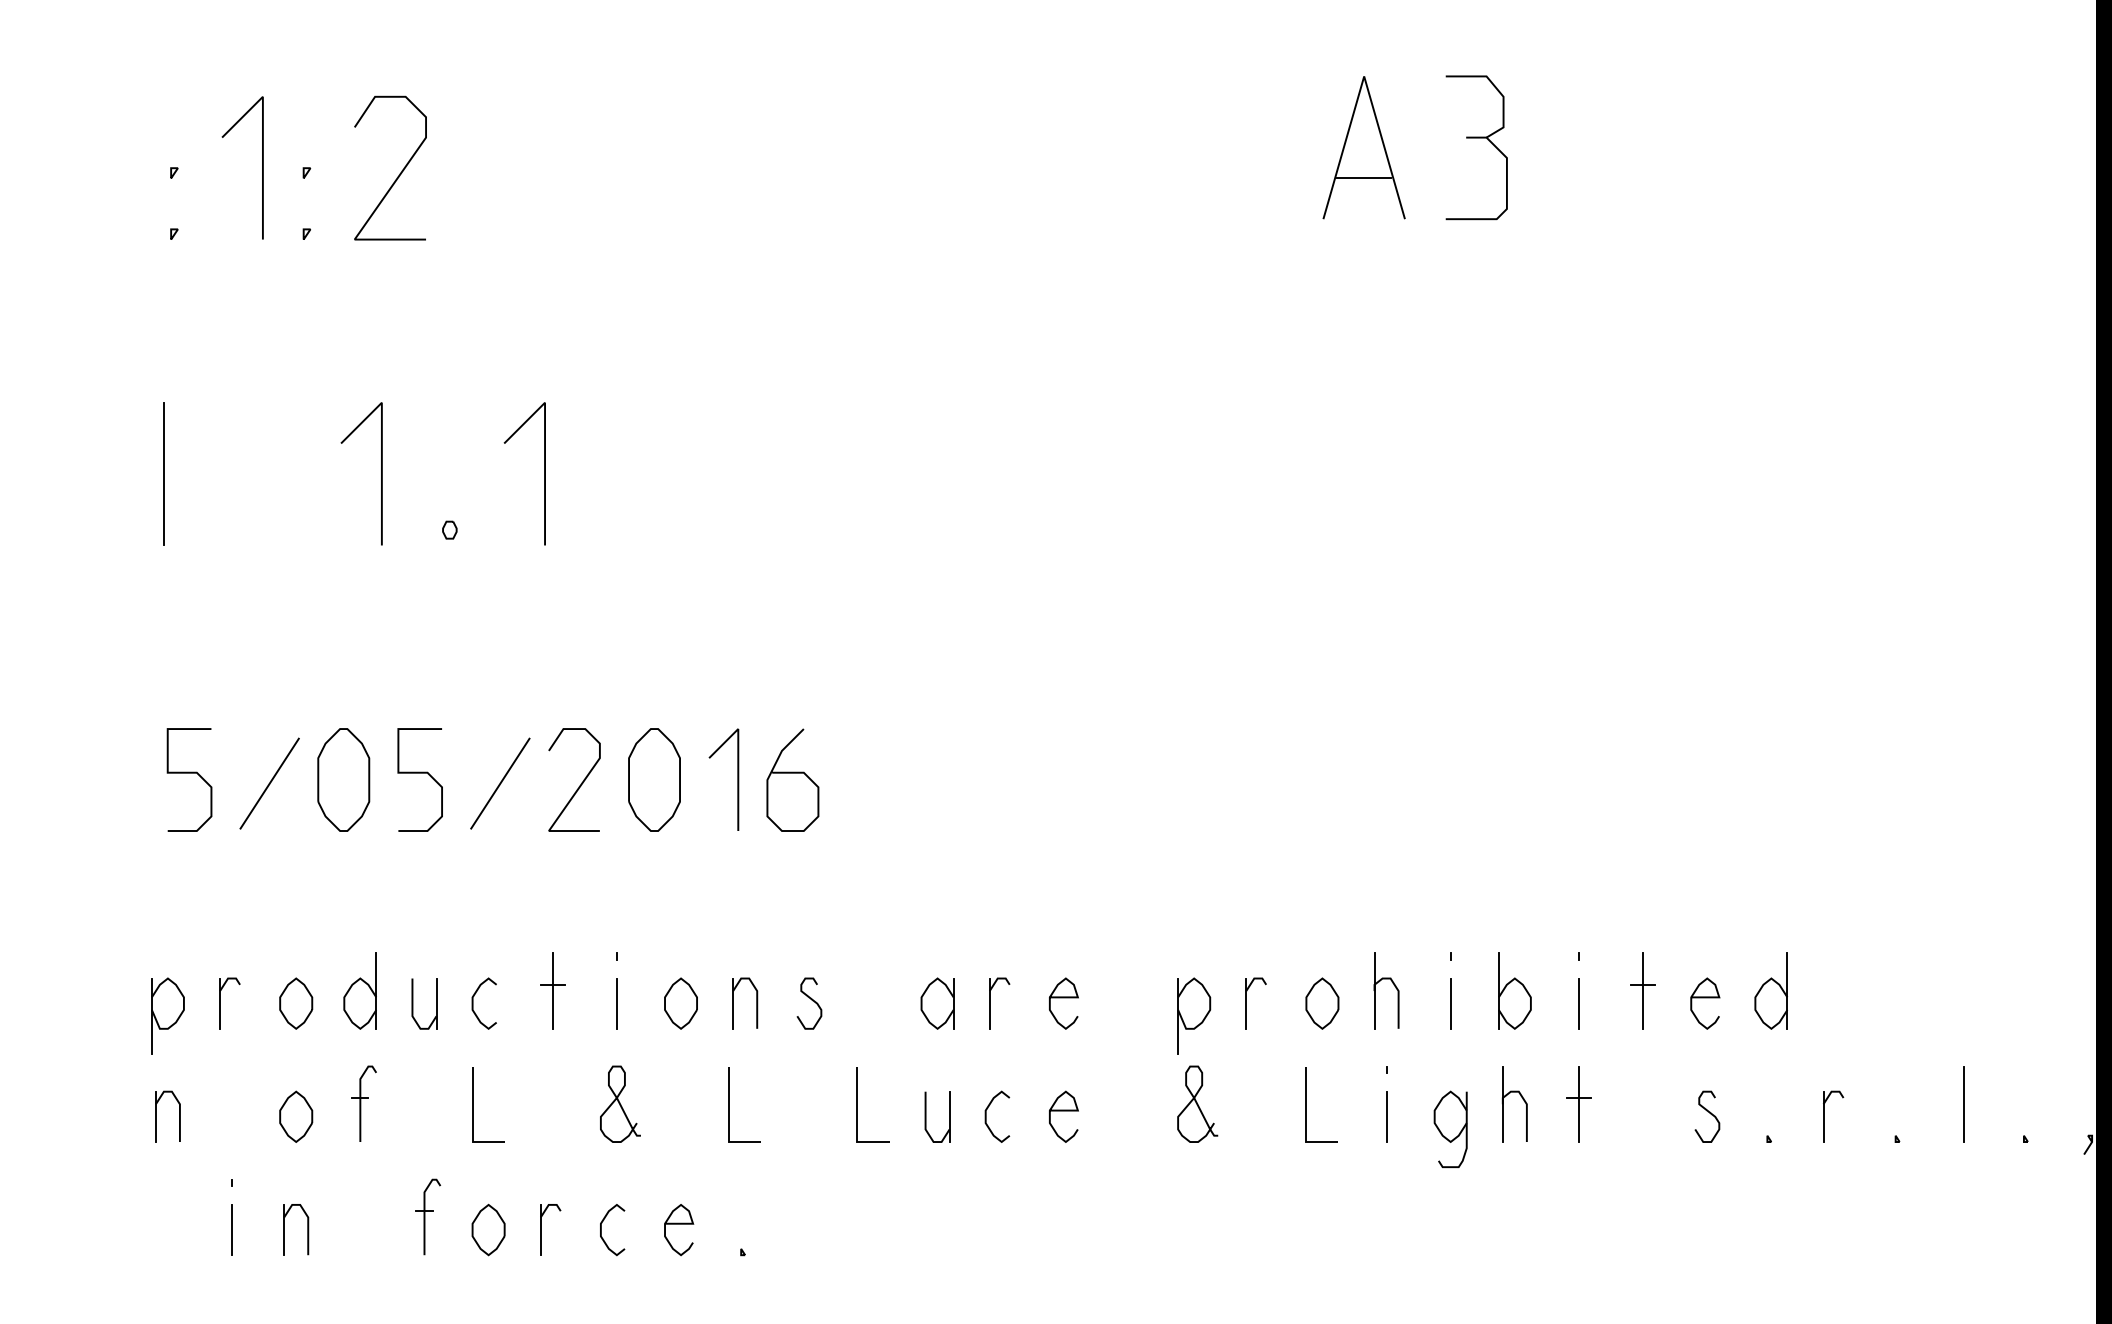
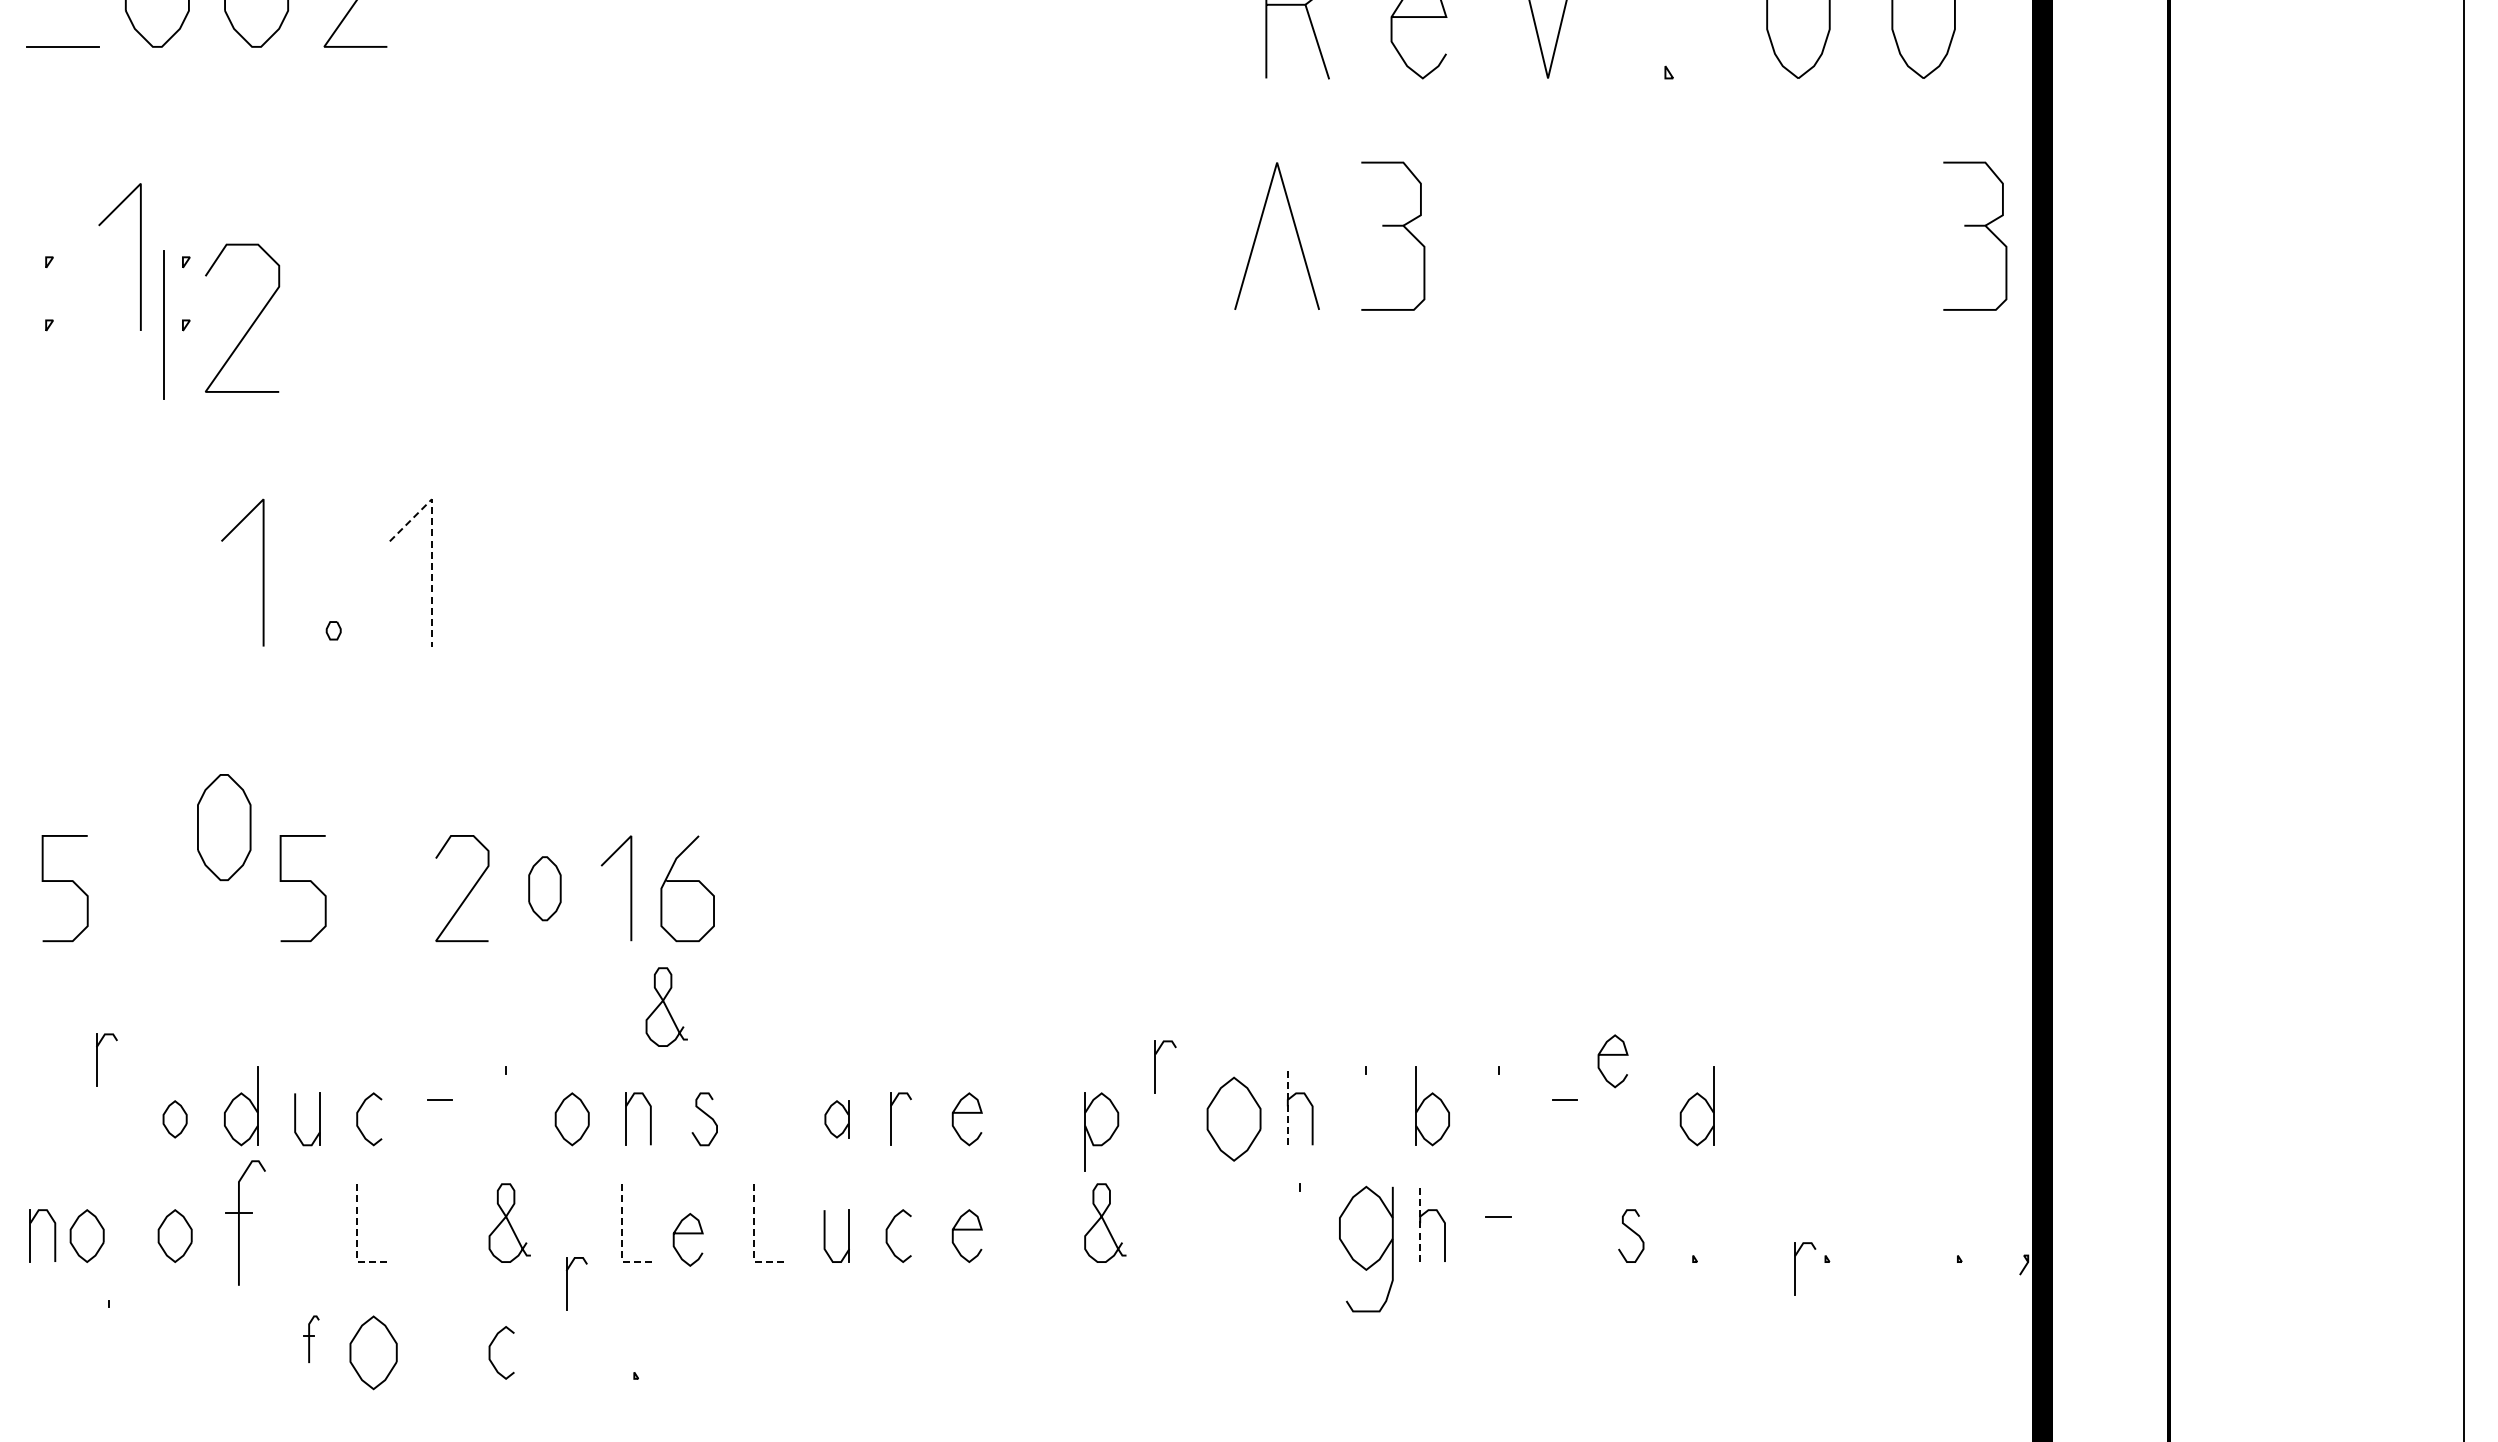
part: (2041, 138) -> (1975, 226), added
curve: (398, 175) -> (250, 325), moved
line: (1364, 178) -> (1277, 267), removed
line: (544, 445) -> (431, 543), solid -> dashed
line: (163, 473) -> (163, 324), moved
part: (343, 779) -> (224, 827), moved
part: (654, 779) -> (544, 888), size x0.6
line: (269, 782) -> (147, 891), removed
line: (500, 782) -> (385, 891), removed
curve: (772, 894) -> (666, 1006), added
line: (552, 991) -> (439, 1106), removed
line: (1374, 991) -> (1287, 1106), solid -> dashed
line: (1642, 991) -> (1564, 1106), removed
curve: (1704, 998) -> (1612, 1055), moved
part: (220, 1002) -> (97, 1059), moved
part: (1246, 1002) -> (1155, 1066), moved
part: (295, 1003) -> (174, 1119), size x0.7
line: (617, 1003) -> (506, 1119), removed
part: (937, 1003) -> (836, 1119), size x0.7
part: (1321, 1003) -> (1233, 1119), size x1.6
line: (1450, 1003) -> (1366, 1119), removed
line: (1578, 1003) -> (1498, 1119), removed
part: (167, 1015) -> (42, 1131), removed
part: (364, 1103) -> (245, 1222), size x1.6
line: (1307, 1104) -> (1218, 1223), removed
line: (1503, 1104) -> (1420, 1223), solid -> dashed
line: (1578, 1104) -> (1498, 1223), removed
line: (1963, 1104) -> (1895, 1223), removed
part: (210, 1116) -> (86, 1235), added
part: (1823, 1116) -> (1795, 1268), moved
line: (1386, 1117) -> (1300, 1236), removed
line: (472, 1122) -> (357, 1241), solid -> dashed
line: (728, 1122) -> (621, 1241), solid -> dashed
line: (857, 1122) -> (754, 1241), solid -> dashed
part: (1450, 1128) -> (1366, 1248), size x1.6
part: (428, 1217) -> (311, 1339), size x0.6
curve: (678, 1224) -> (687, 1234), moved
line: (232, 1229) -> (109, 1352), removed
part: (307, 1229) -> (186, 1352), removed
part: (488, 1229) -> (373, 1352), size x1.4
part: (541, 1229) -> (567, 1283), moved

